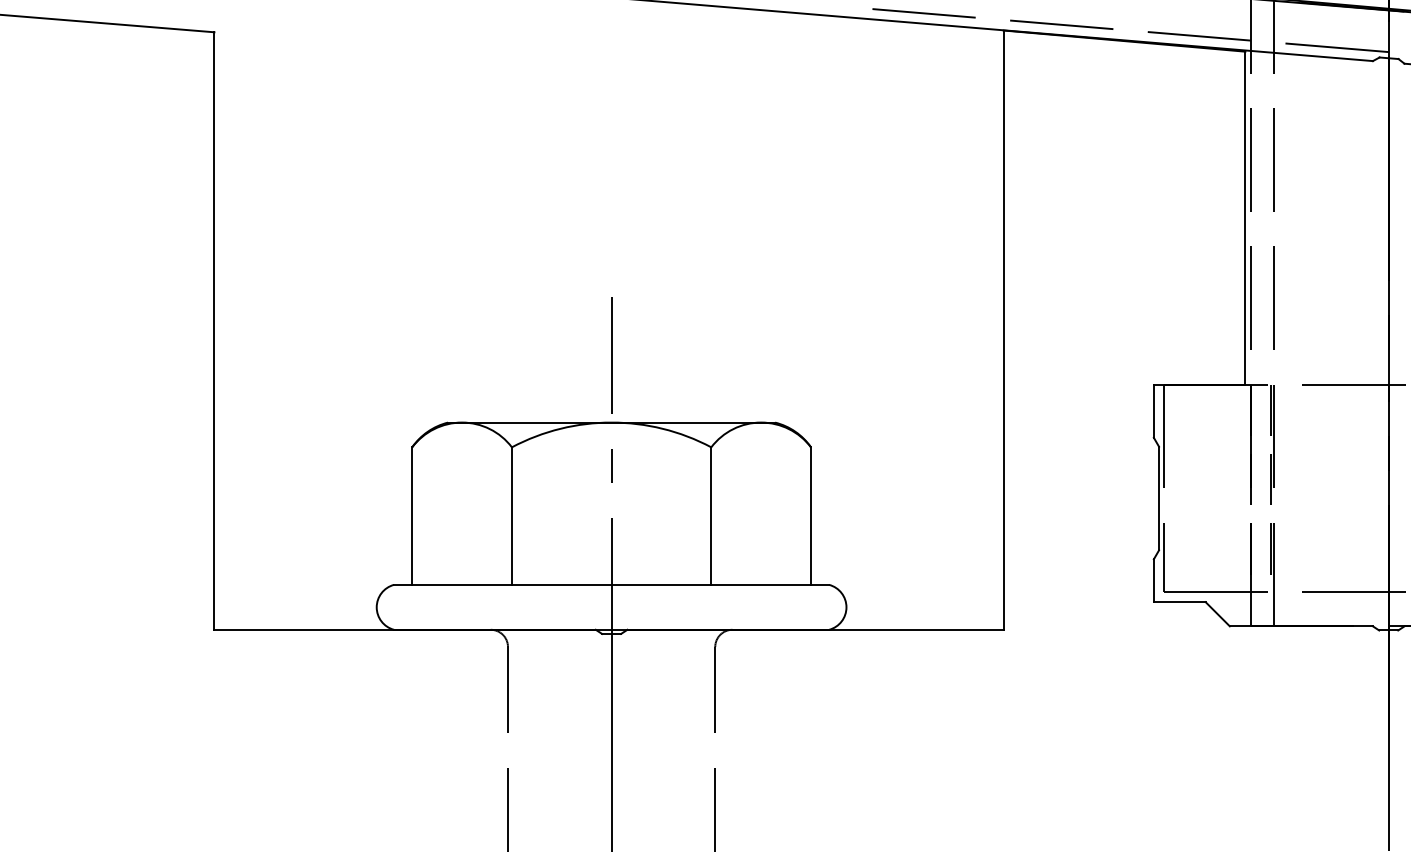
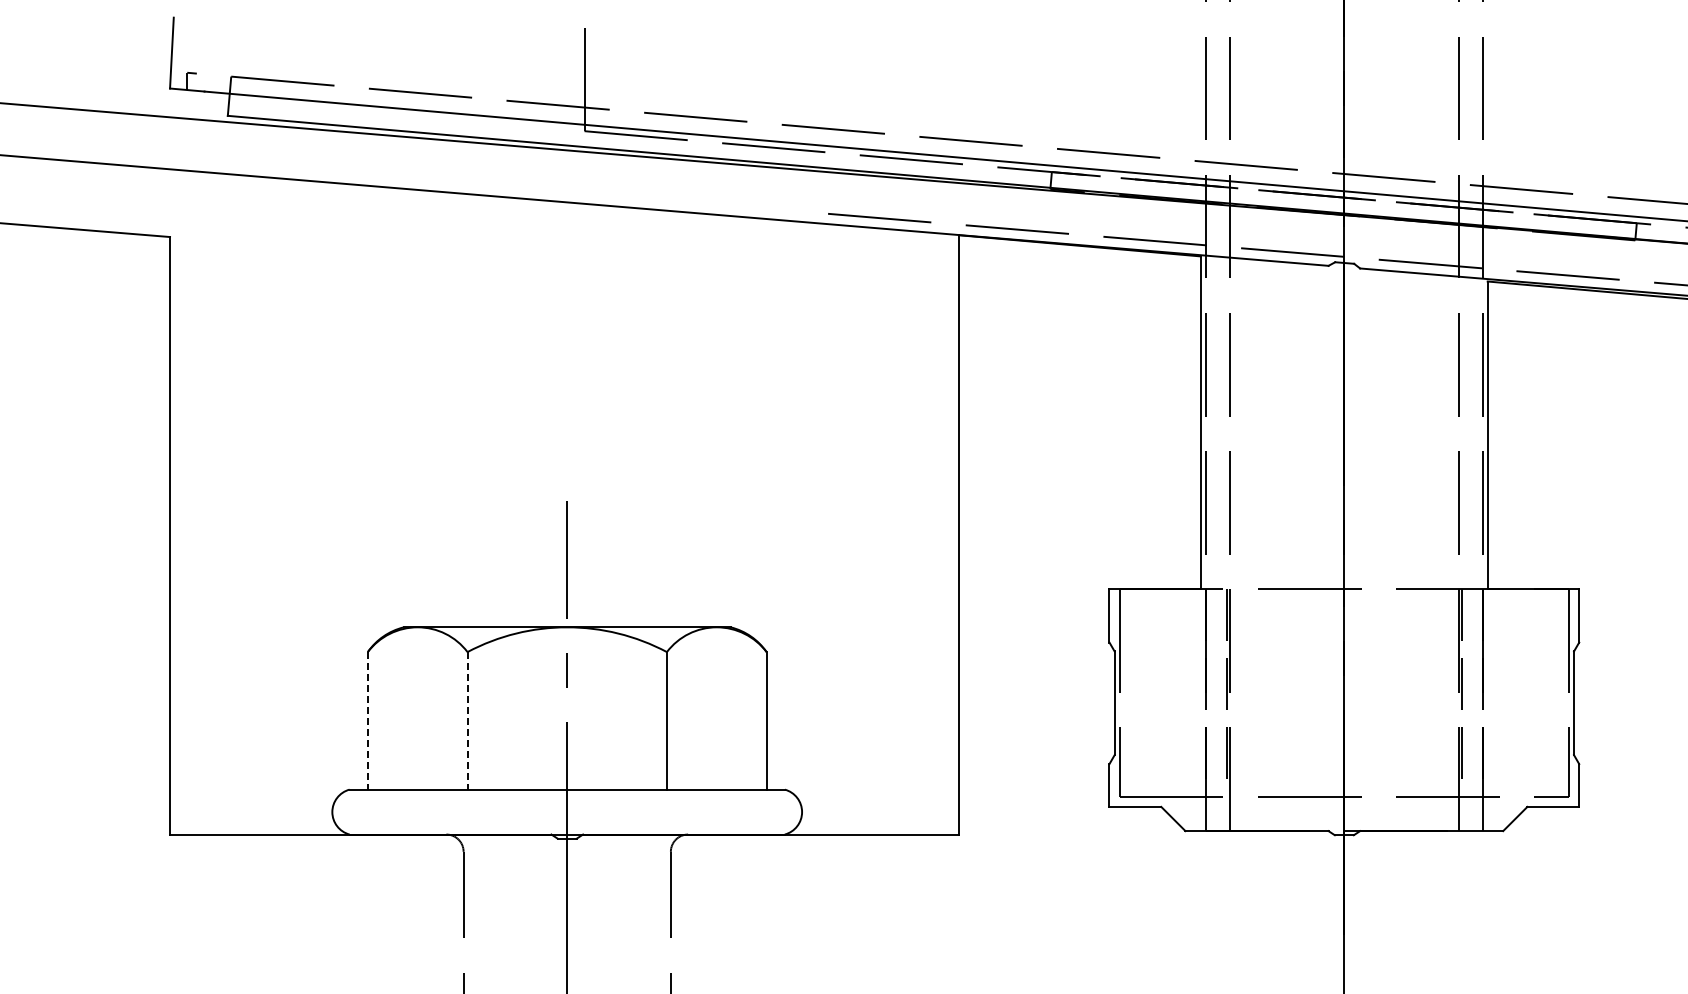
line: (411, 515) -> (367, 720), solid -> dashed
line: (511, 515) -> (467, 720), solid -> dashed

